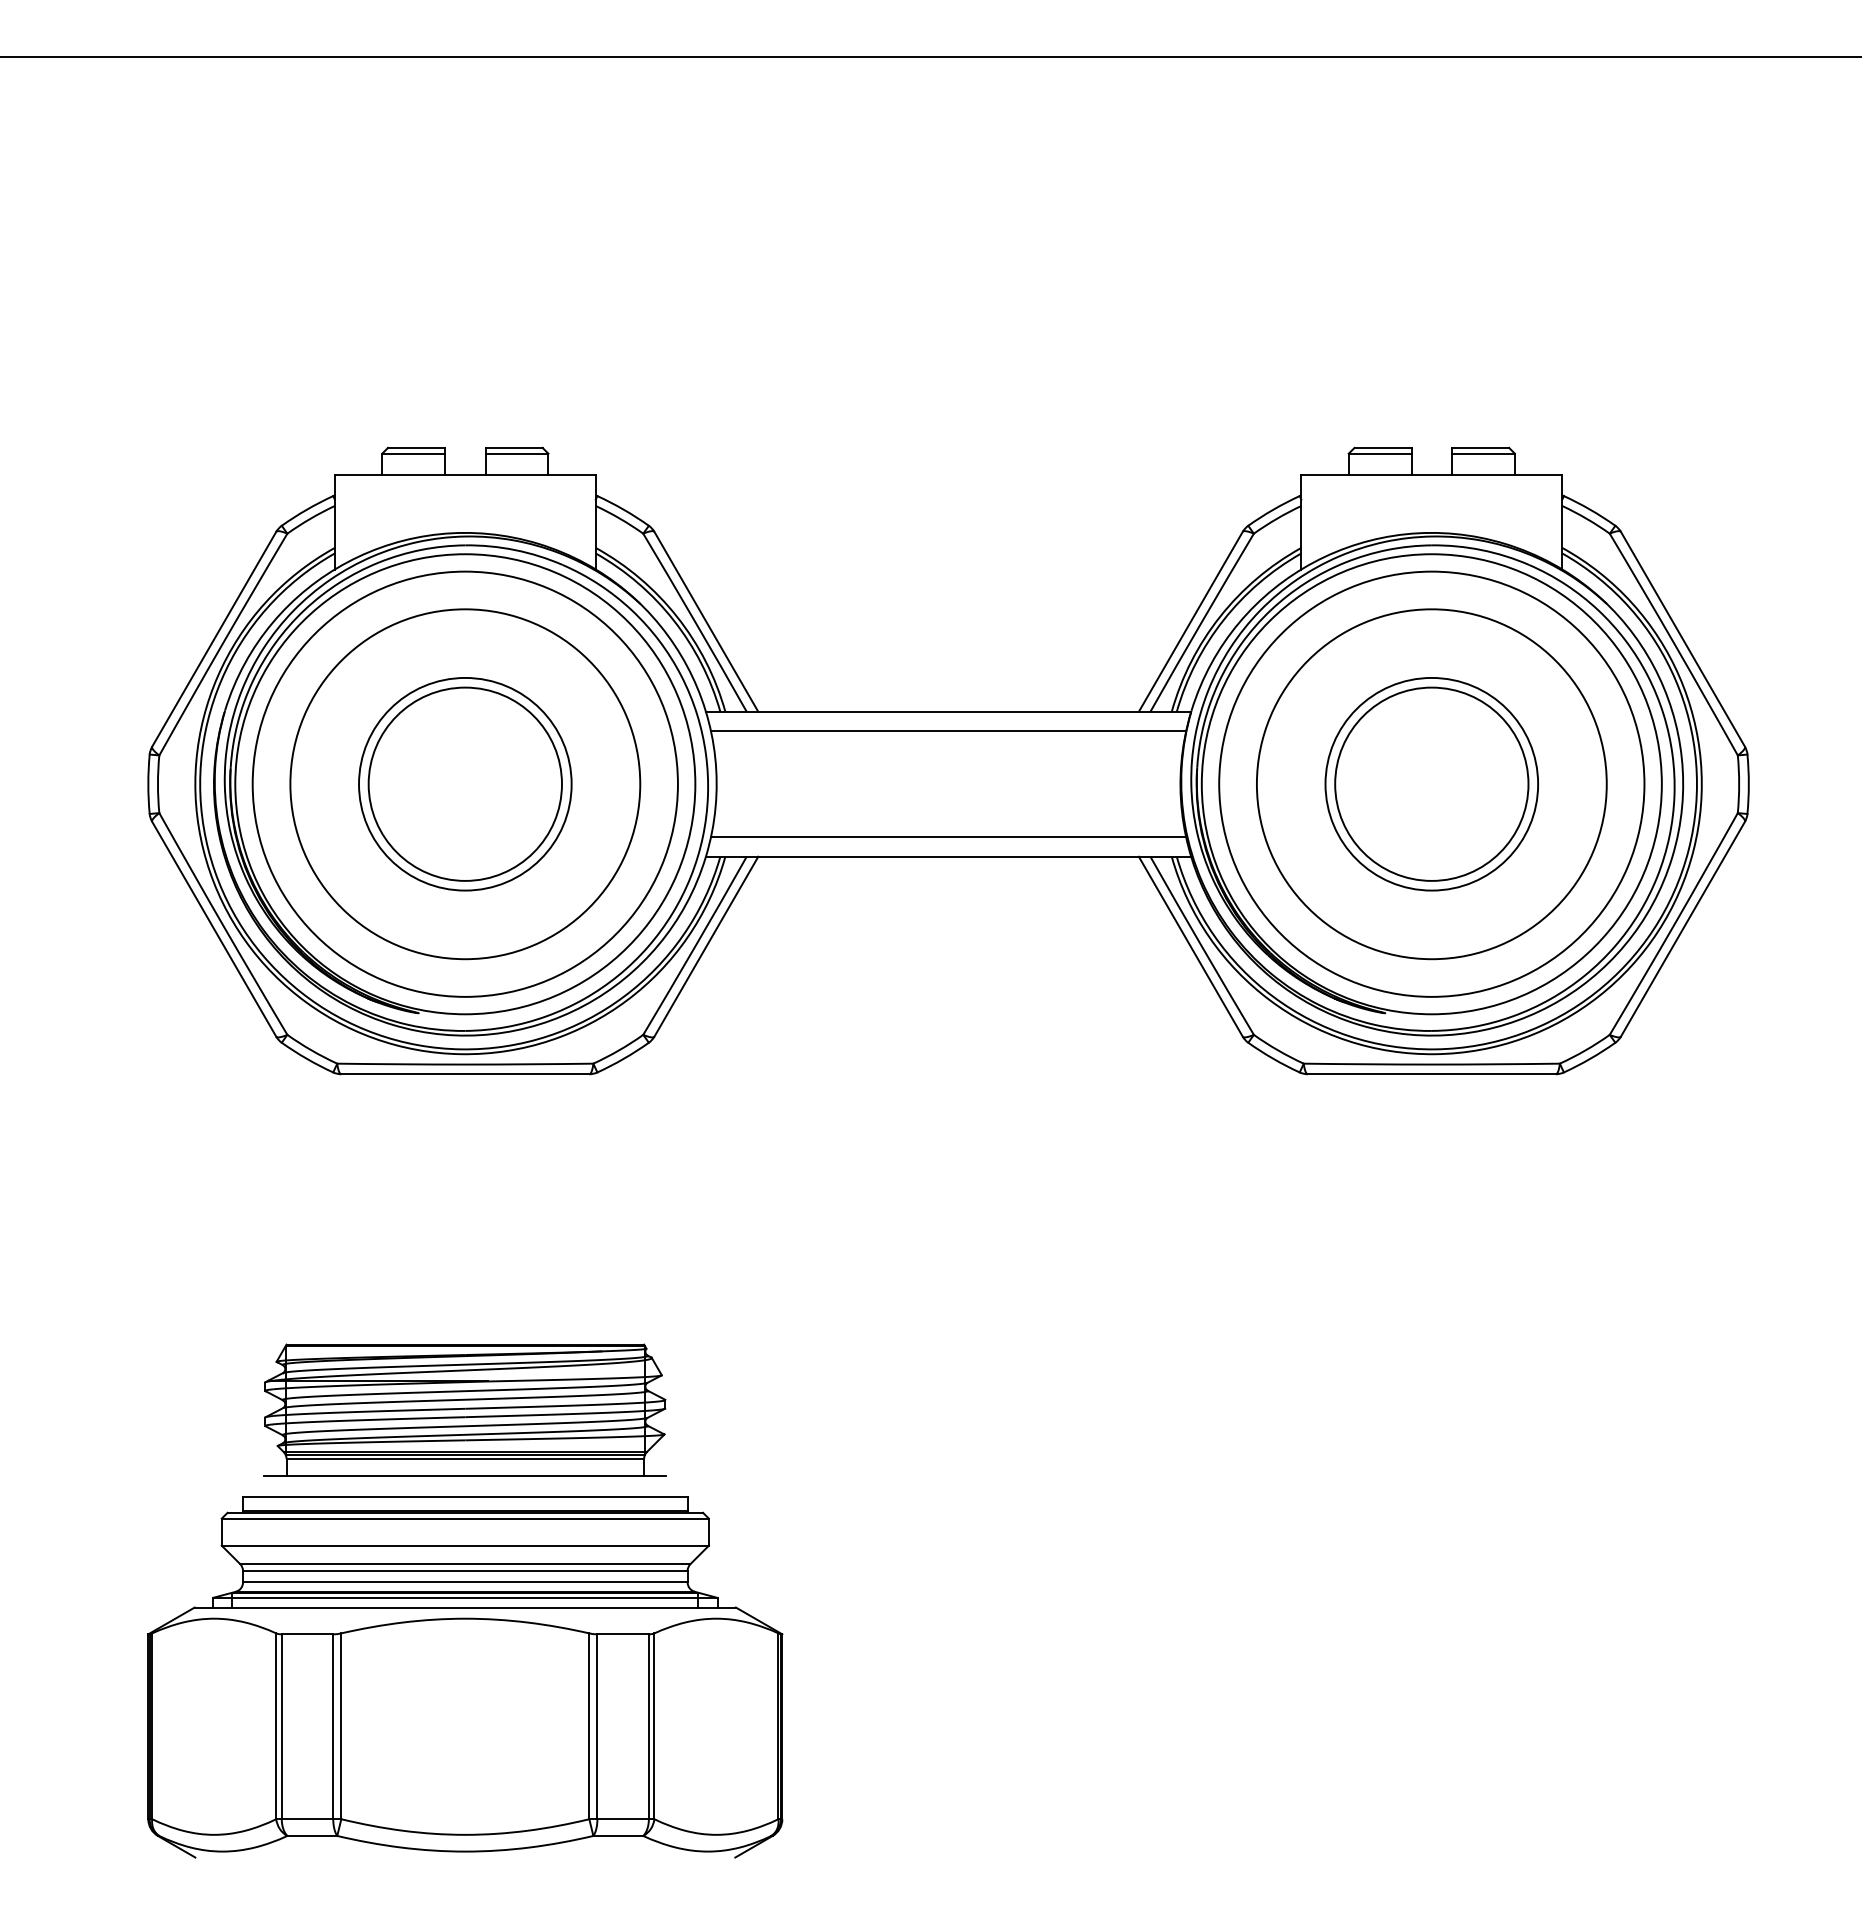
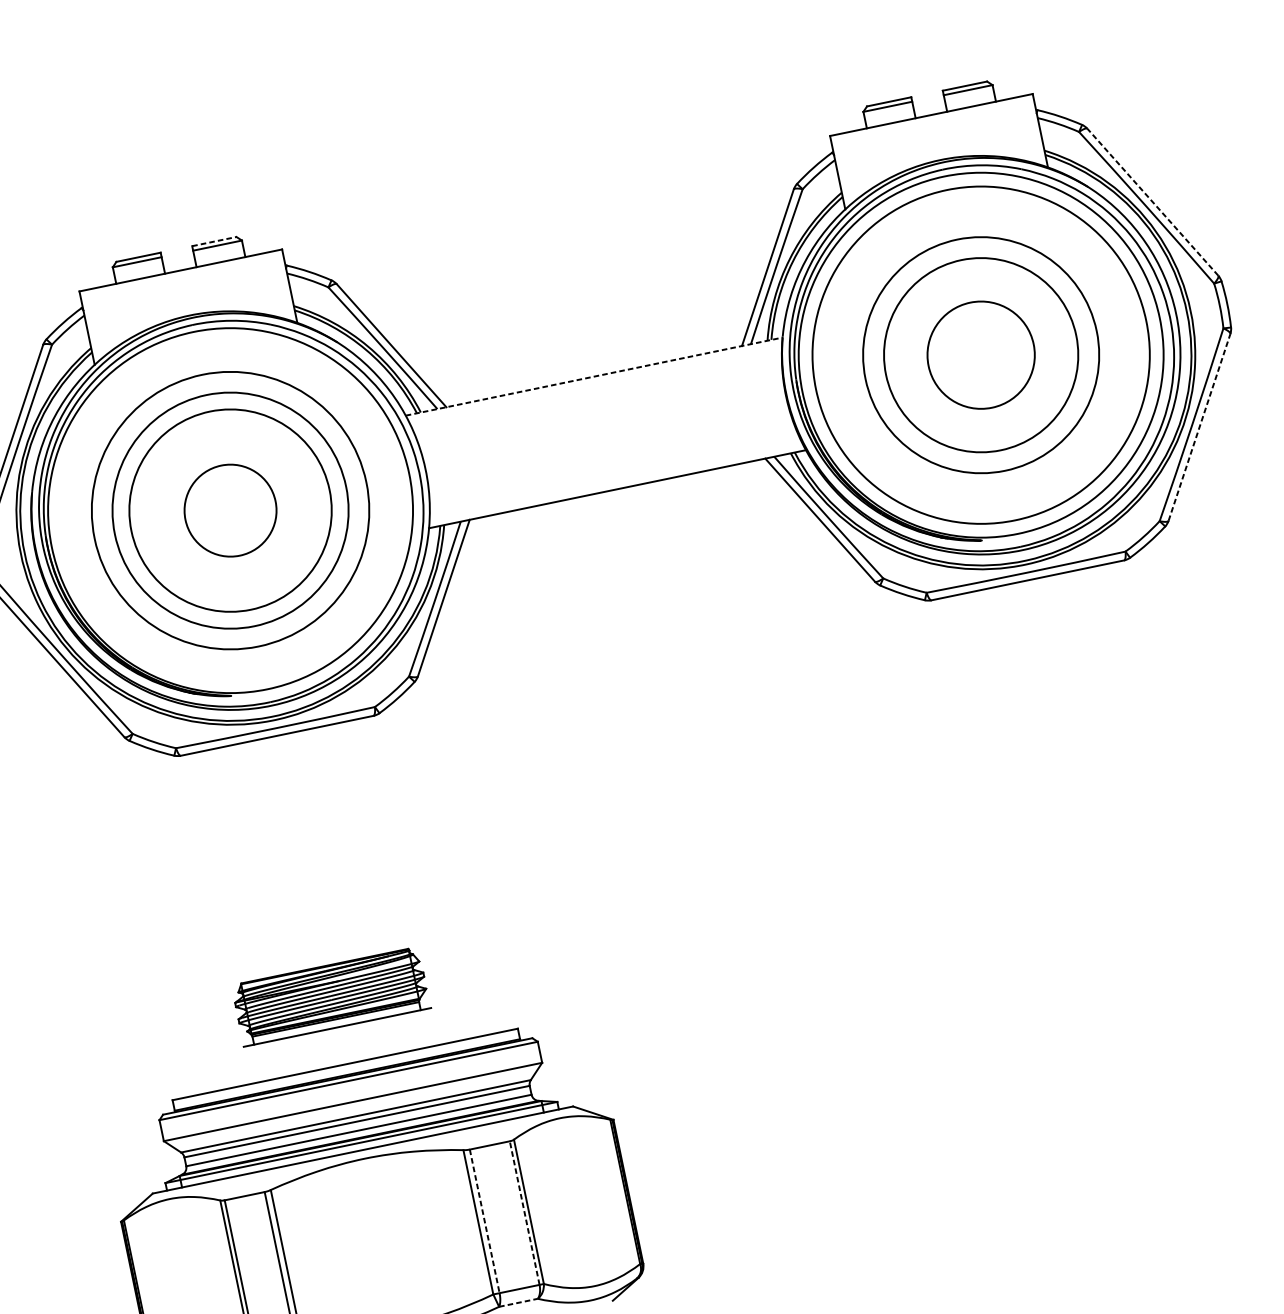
line: (514, 447) -> (214, 241), solid -> dashed
line: (1682, 638) -> (1152, 201), solid -> dashed
line: (948, 711) -> (594, 376), solid -> dashed
line: (948, 731) -> (597, 391), removed
circle: (464, 783) -> (229, 510), size x0.6
circle: (464, 783) -> (229, 510), size x0.6
circle: (465, 783) -> (230, 510), size x1.4
circle: (1431, 783) -> (980, 354), size x0.7
circle: (1431, 783) -> (980, 354), size x1.4
circle: (1431, 784) -> (980, 355), size x0.7
line: (948, 837) -> (614, 474), removed
line: (1683, 928) -> (1199, 426), solid -> dashed
part: (464, 1409) -> (330, 996), size x0.6
line: (648, 1726) -> (524, 1212), solid -> dashed
line: (597, 1727) -> (484, 1221), solid -> dashed
line: (618, 1835) -> (518, 1302), solid -> dashed

